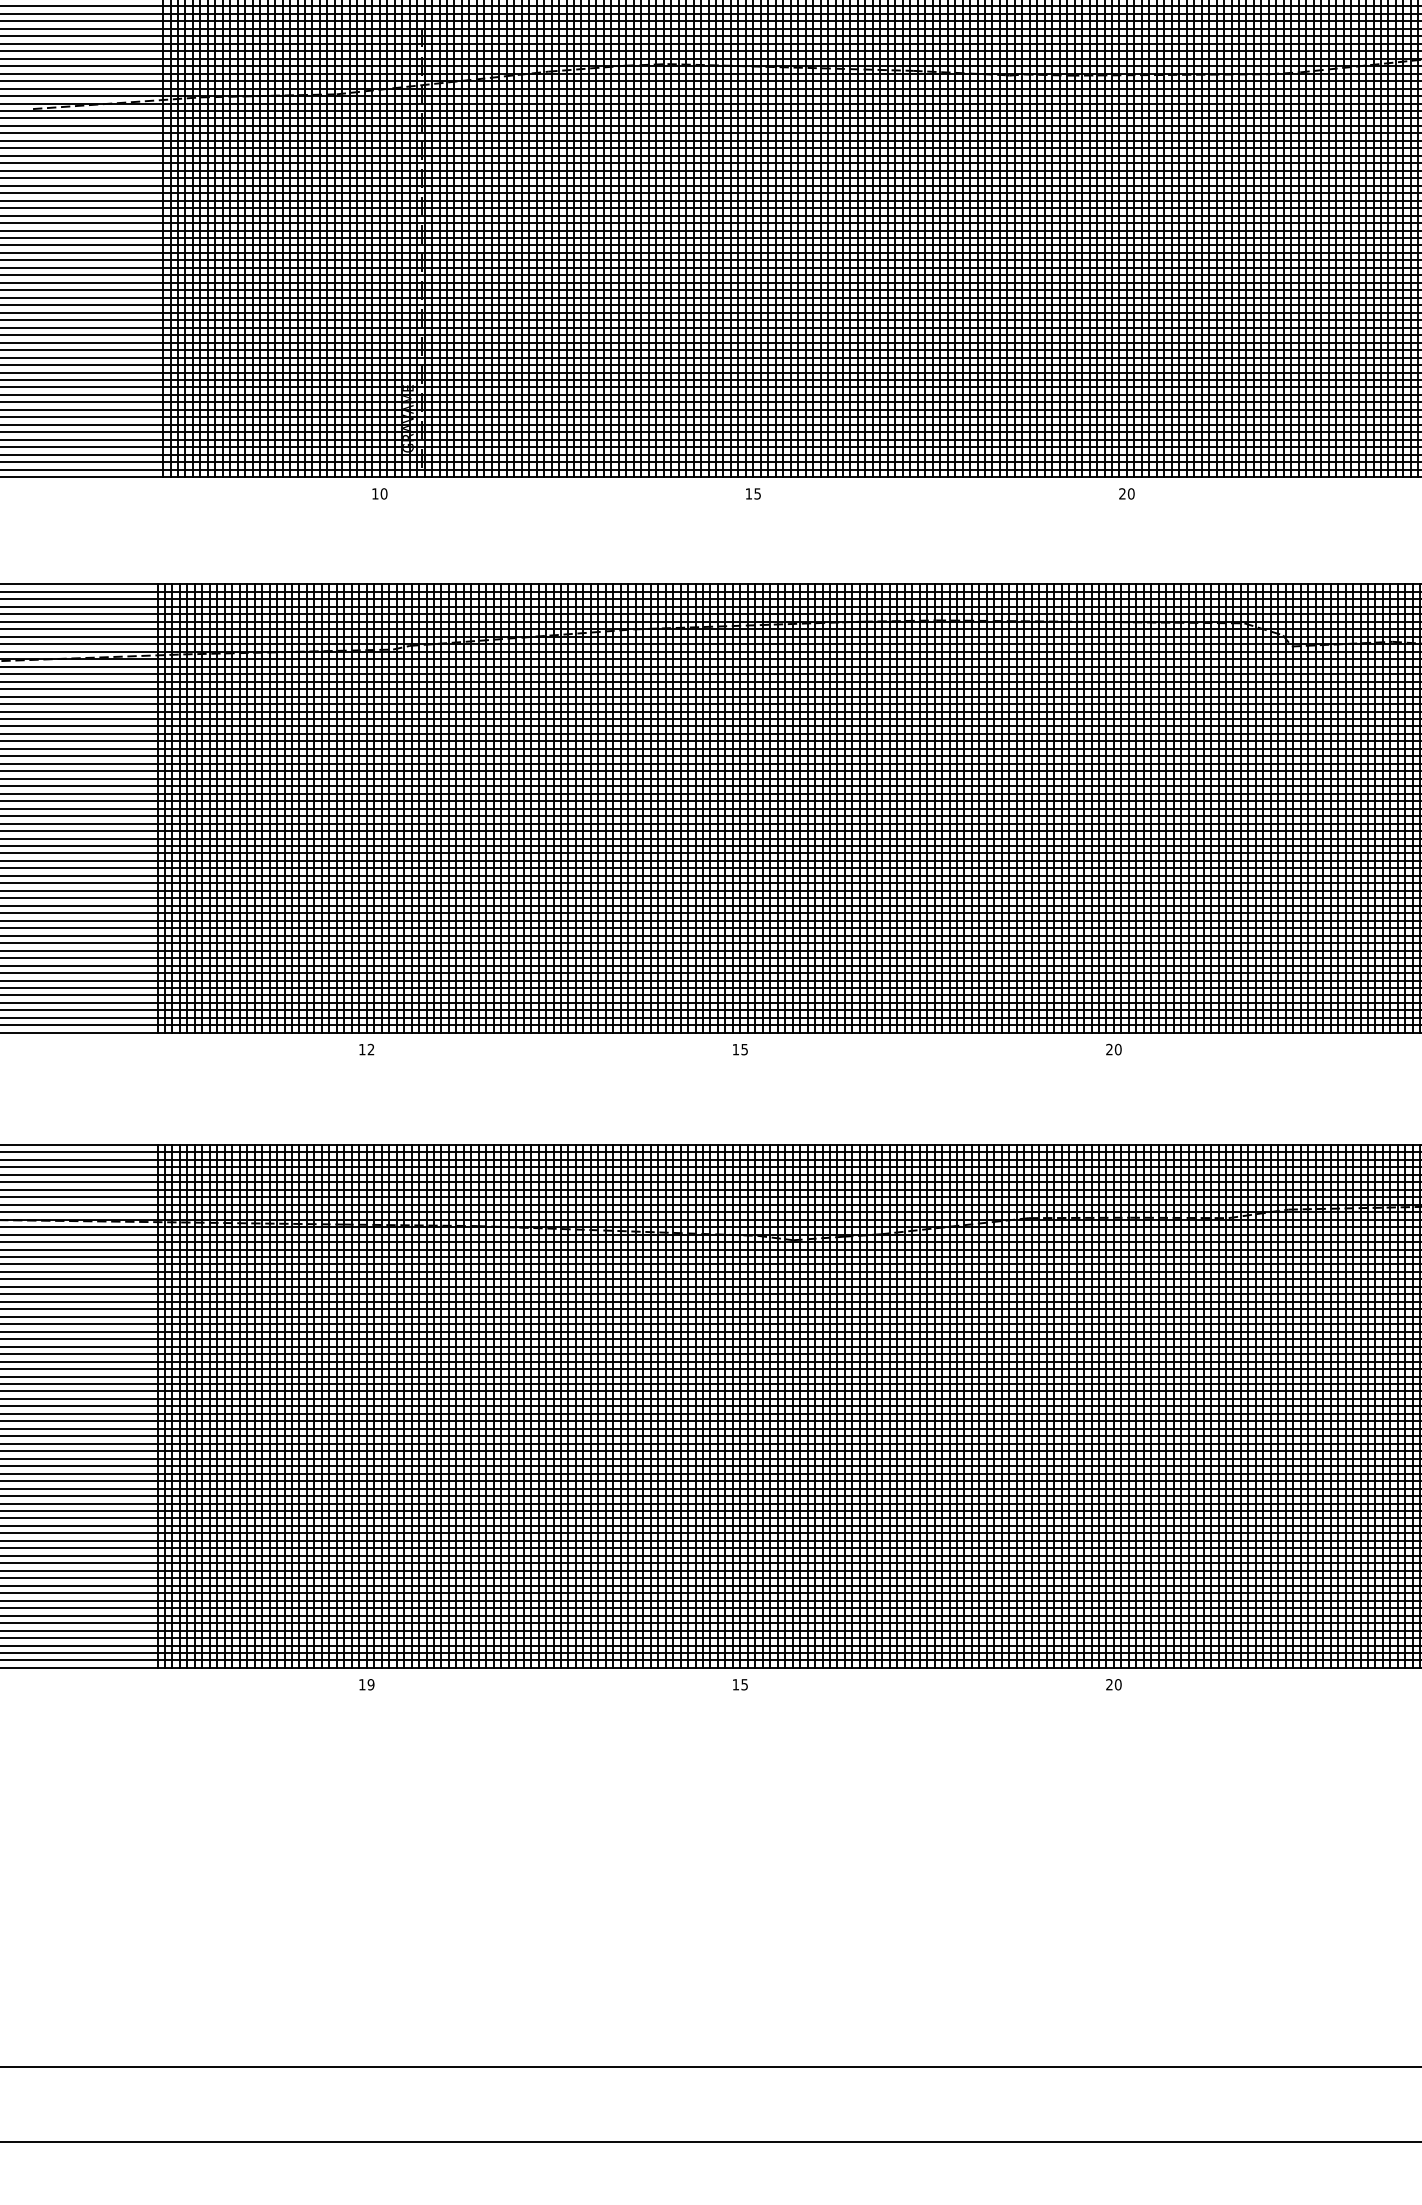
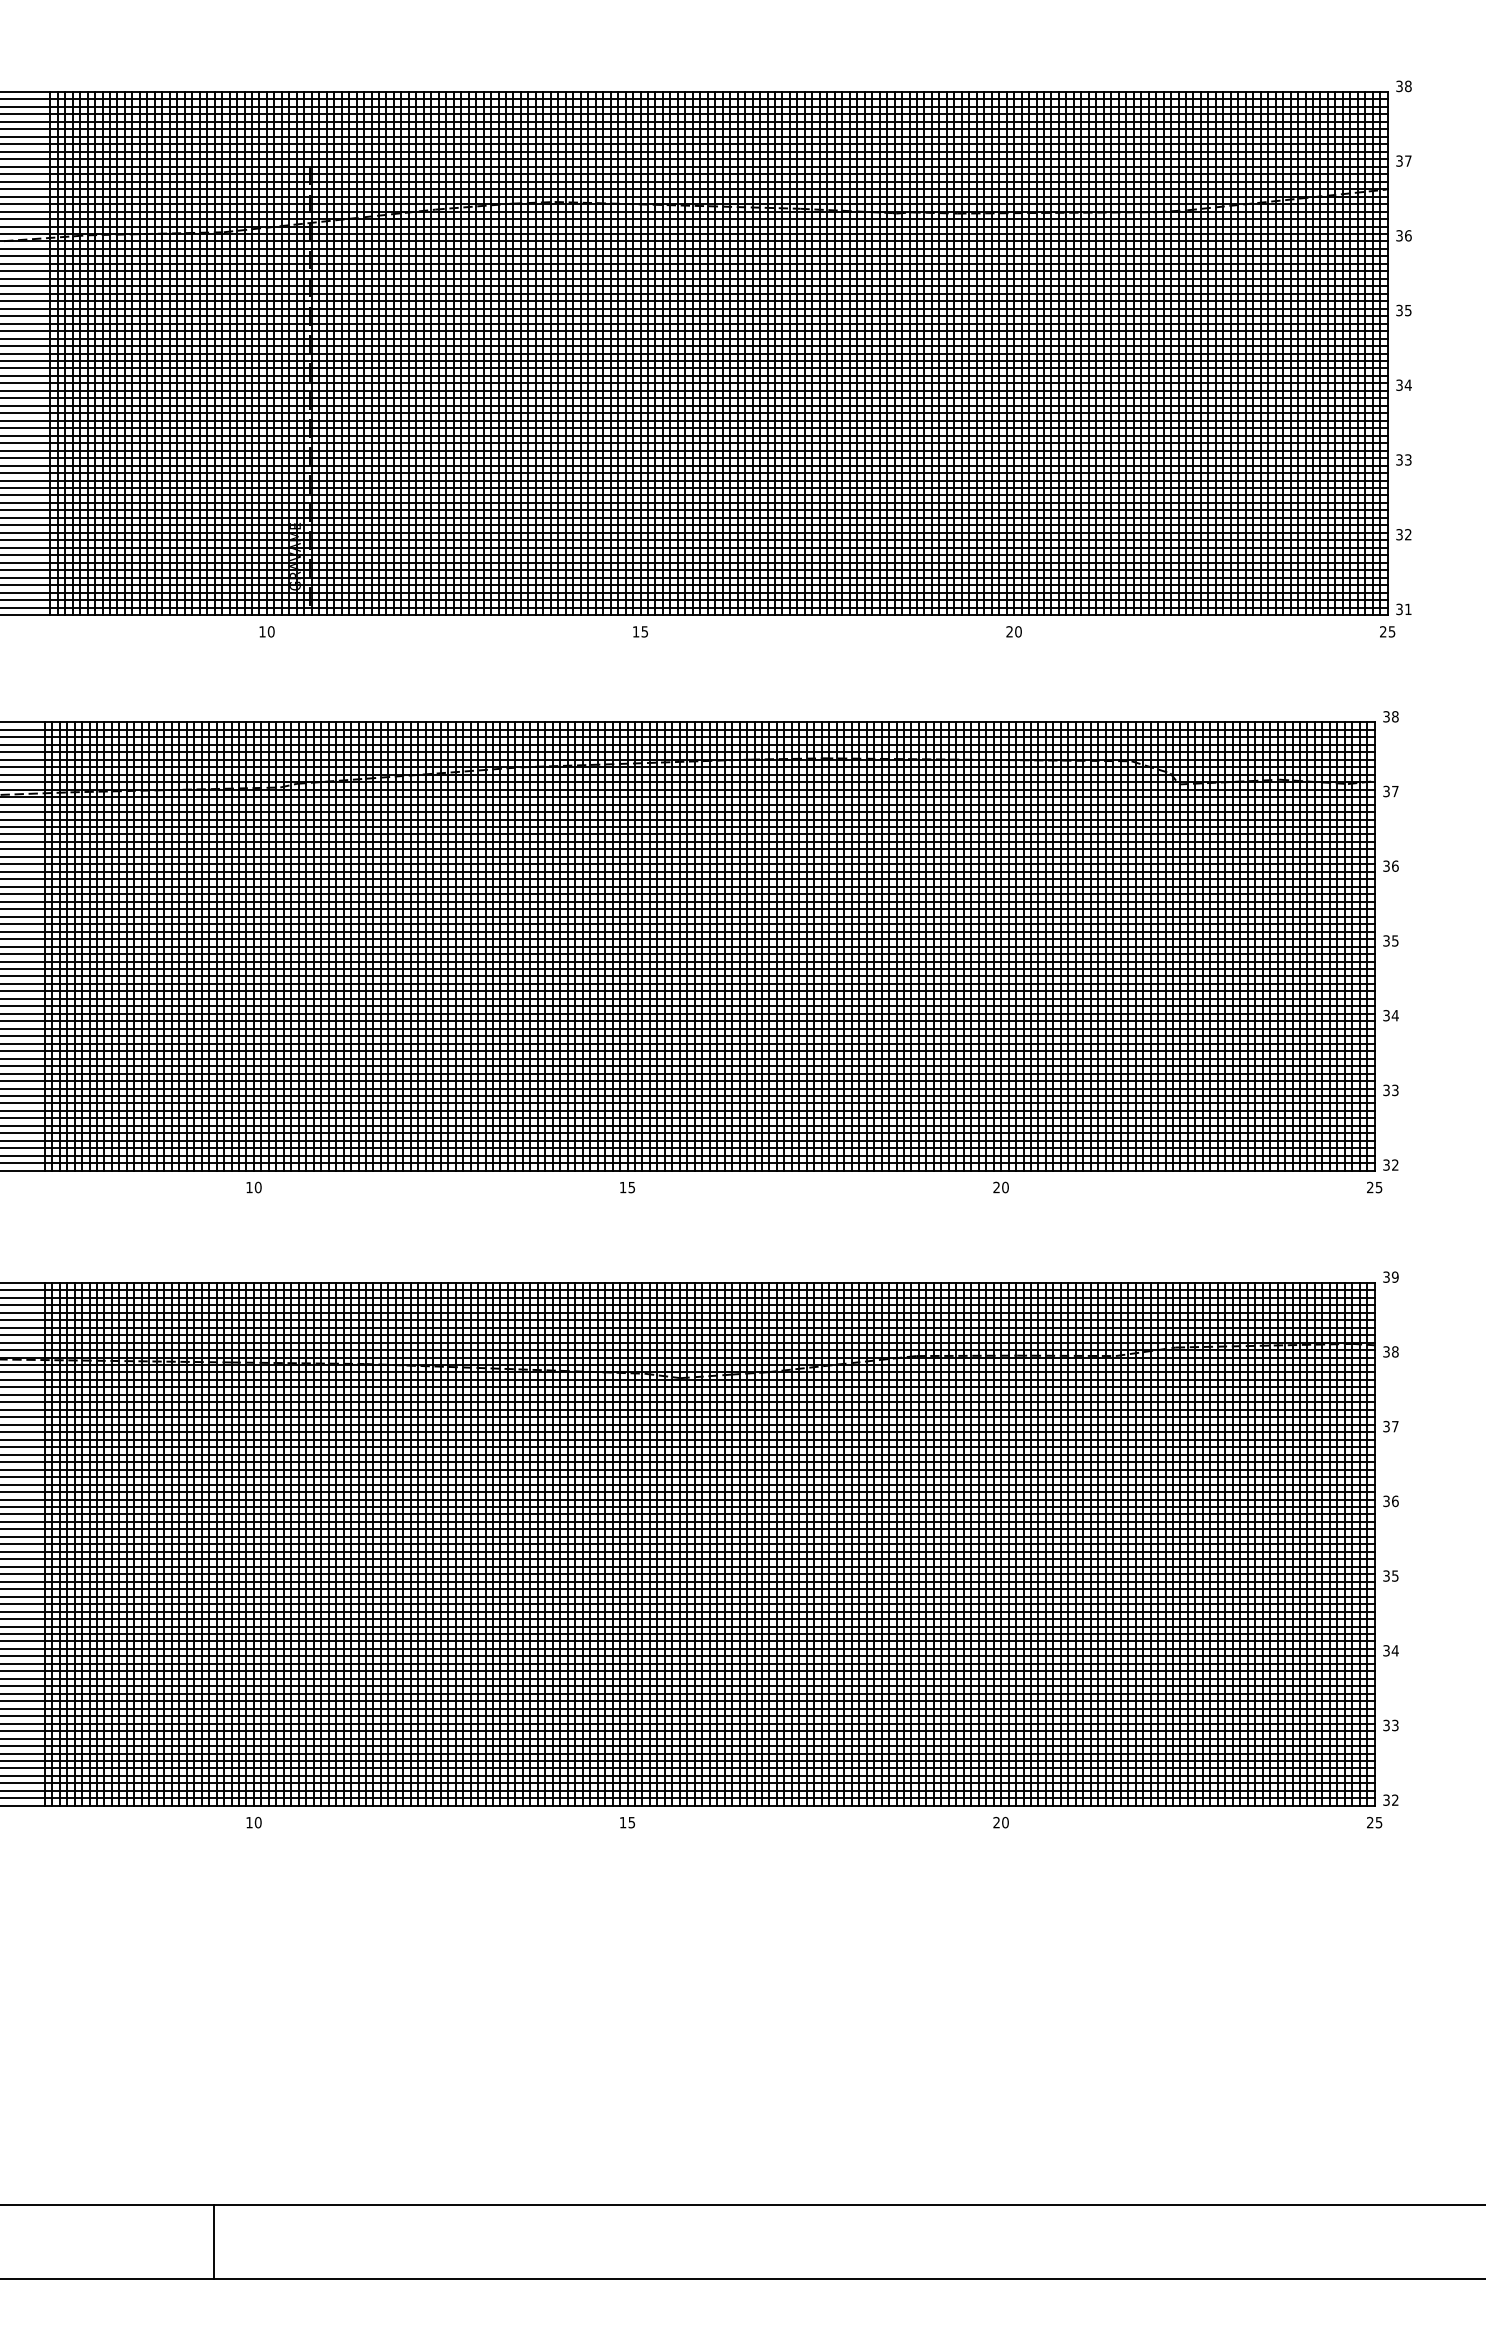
text: (370, 1049) -> (257, 1187), 12 -> 10
text: (370, 1684) -> (257, 1822), 19 -> 10
line: (327, 2103) -> (214, 2241), added

